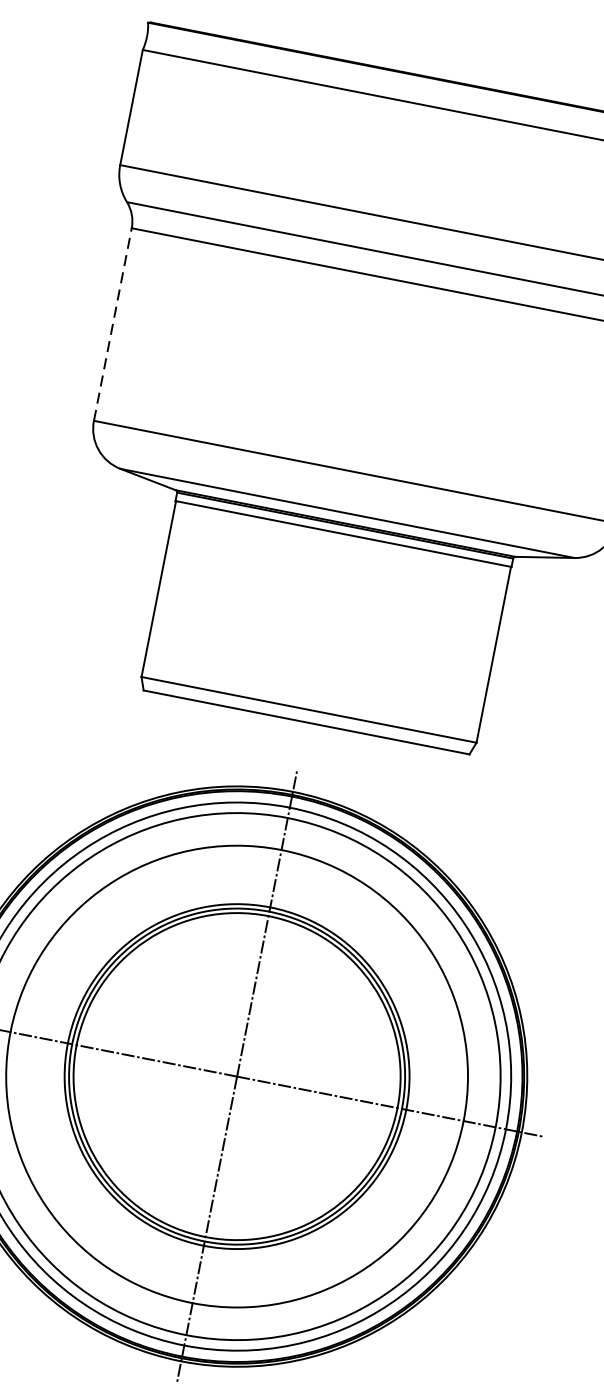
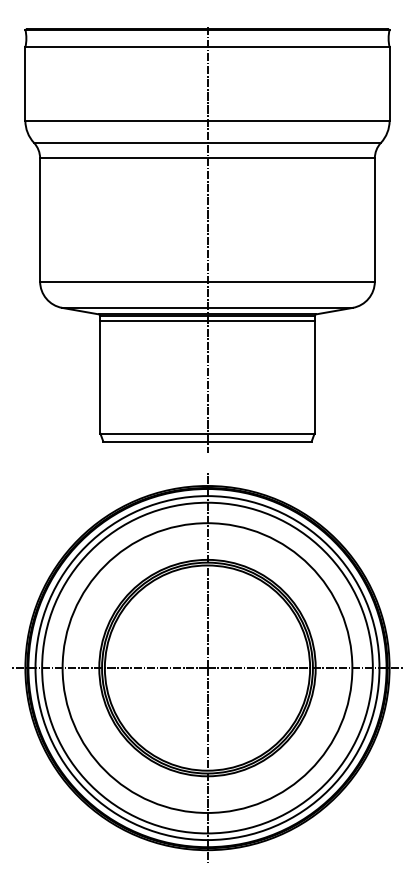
line: (113, 323) -> (40, 219), dashed -> solid
line: (368, 406) -> (207, 239), added

